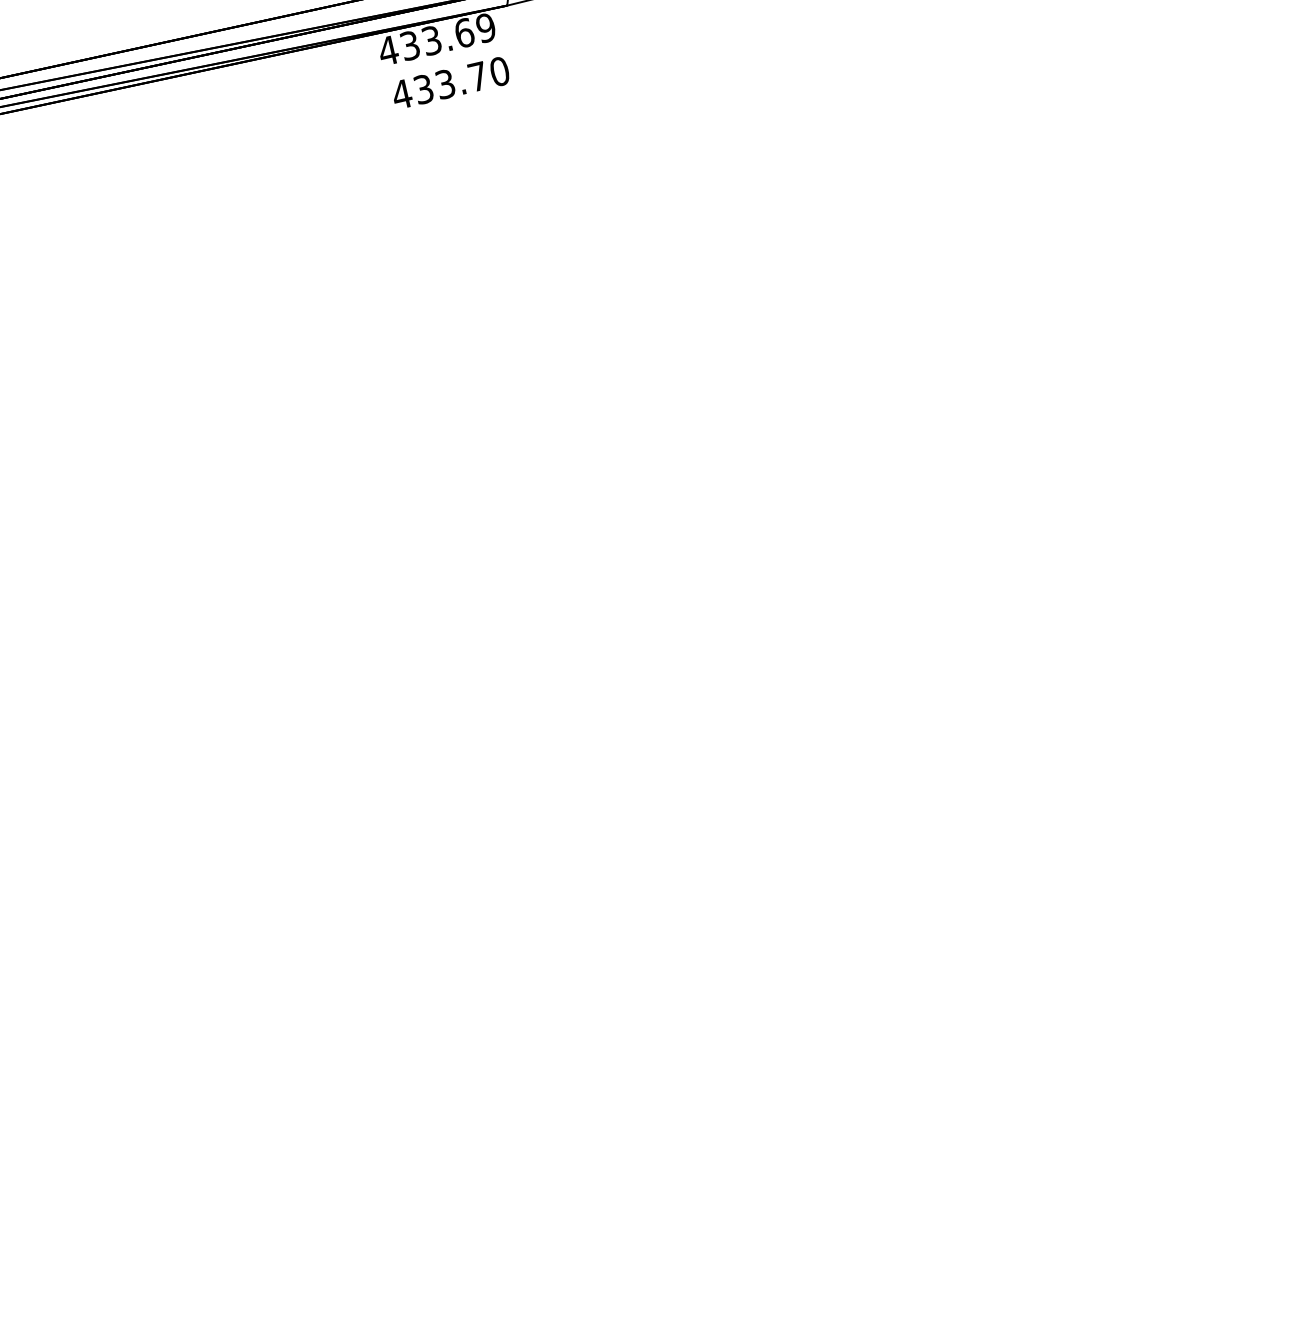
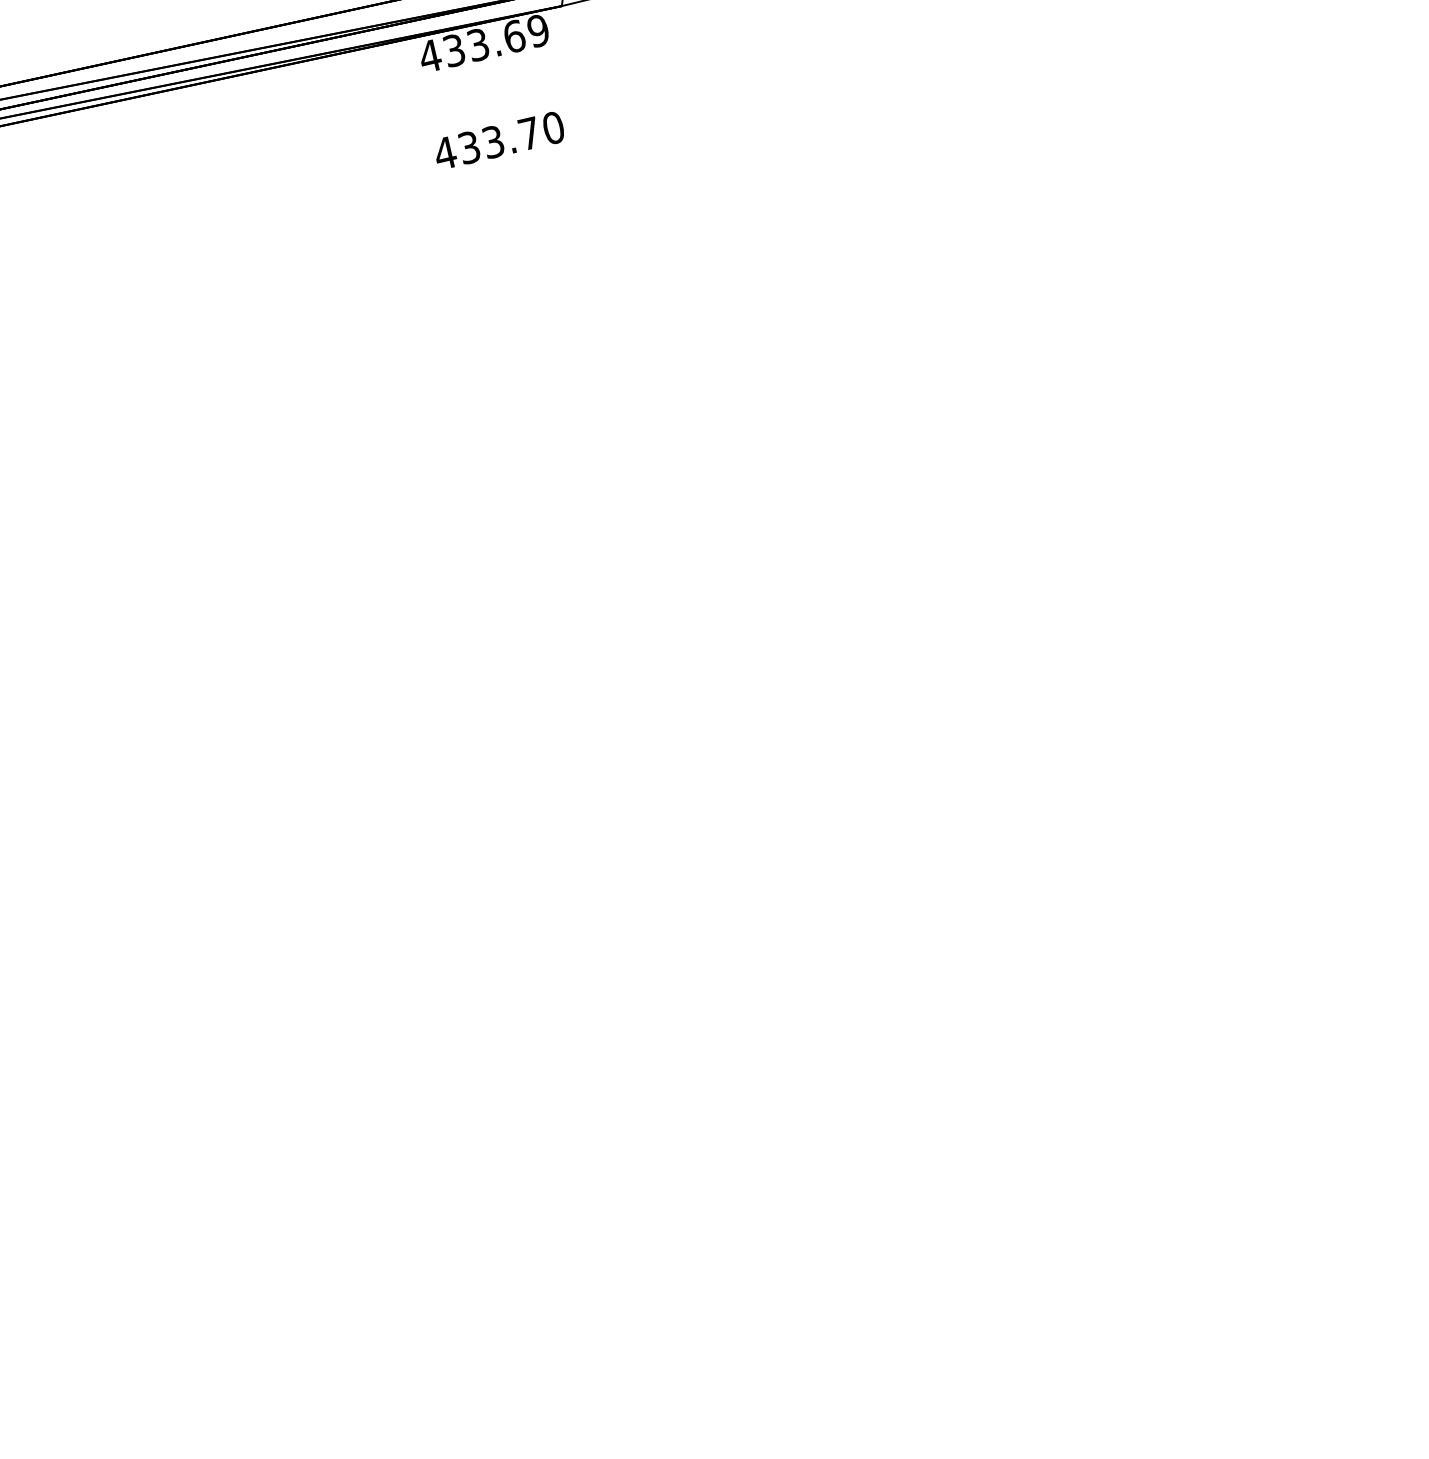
text: (451, 82) -> (500, 140), moved

